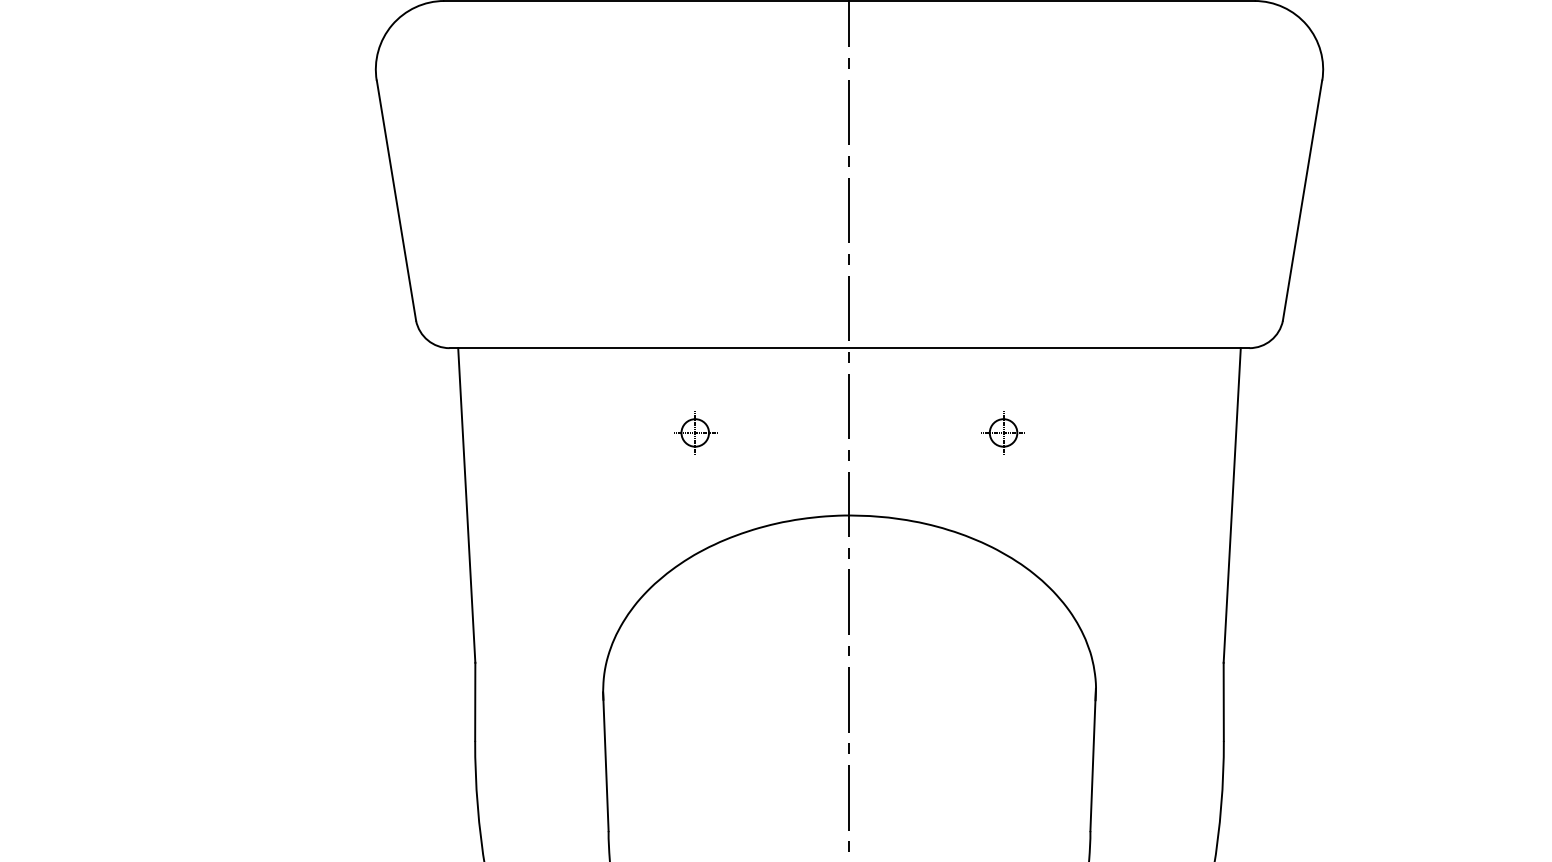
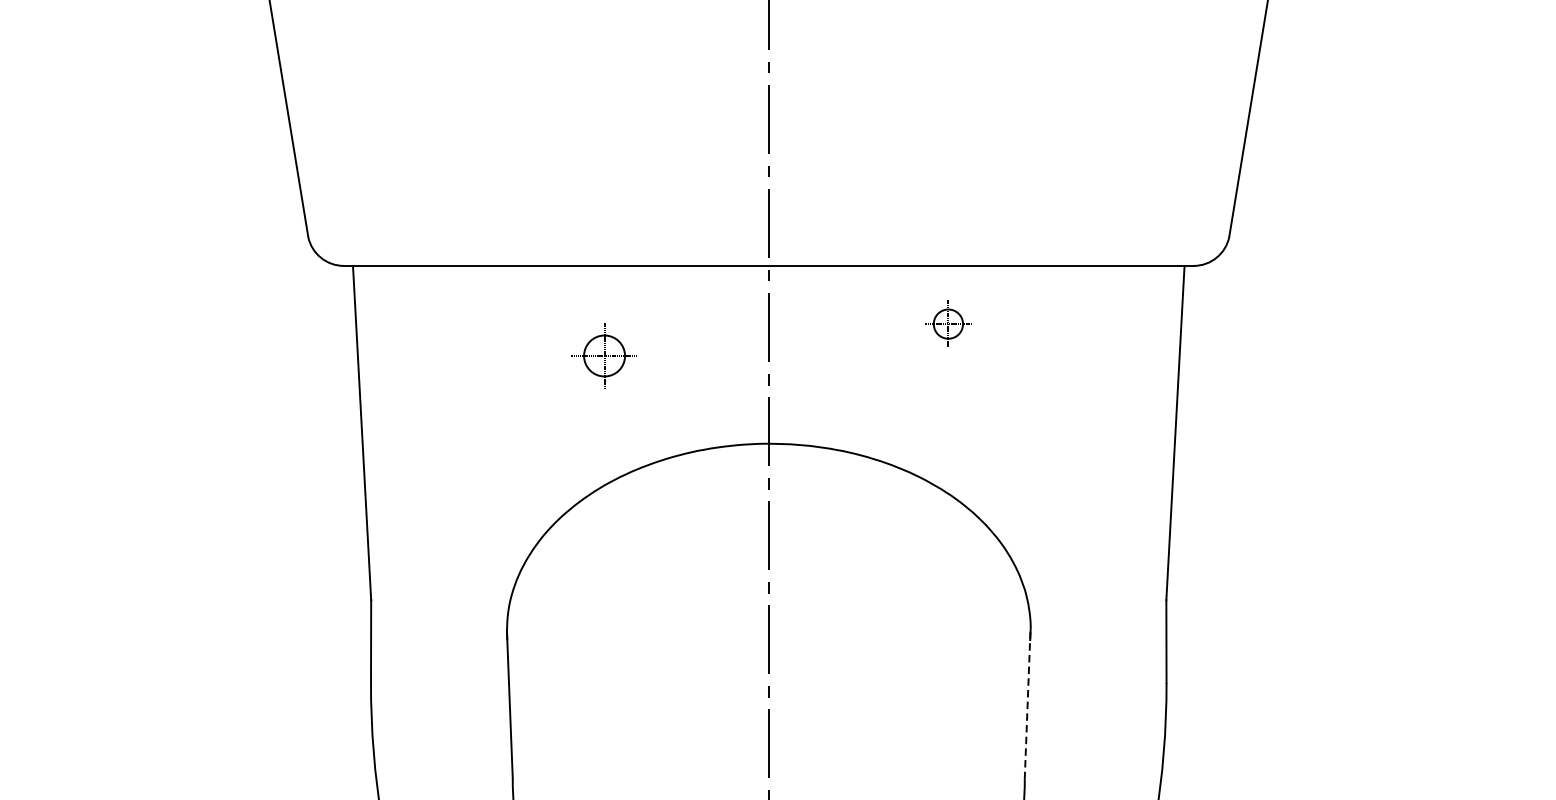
part: (695, 432) -> (605, 355), size x1.4
part: (1002, 432) -> (947, 323), moved
line: (1093, 759) -> (1028, 703), solid -> dashed

